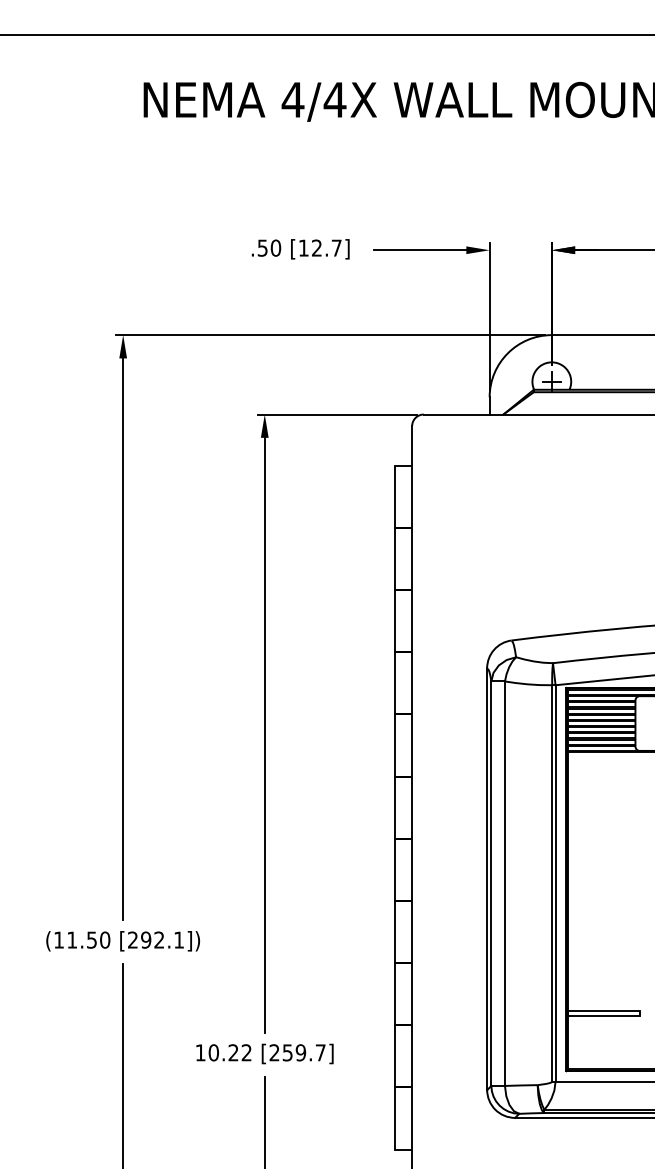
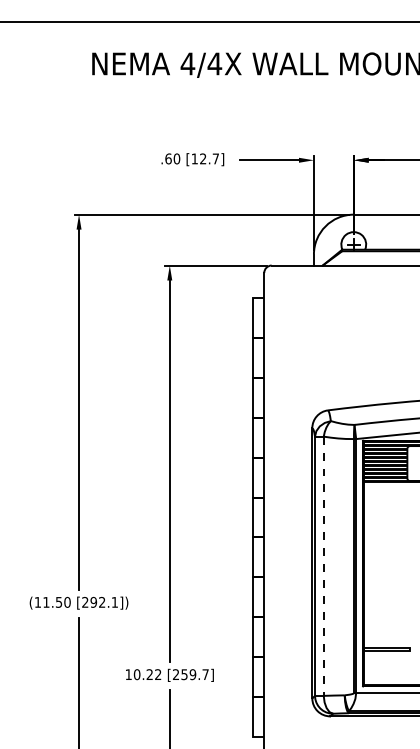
text: (262, 247) -> (168, 158), .50 -> .60
line: (504, 884) -> (323, 566), solid -> dashed

